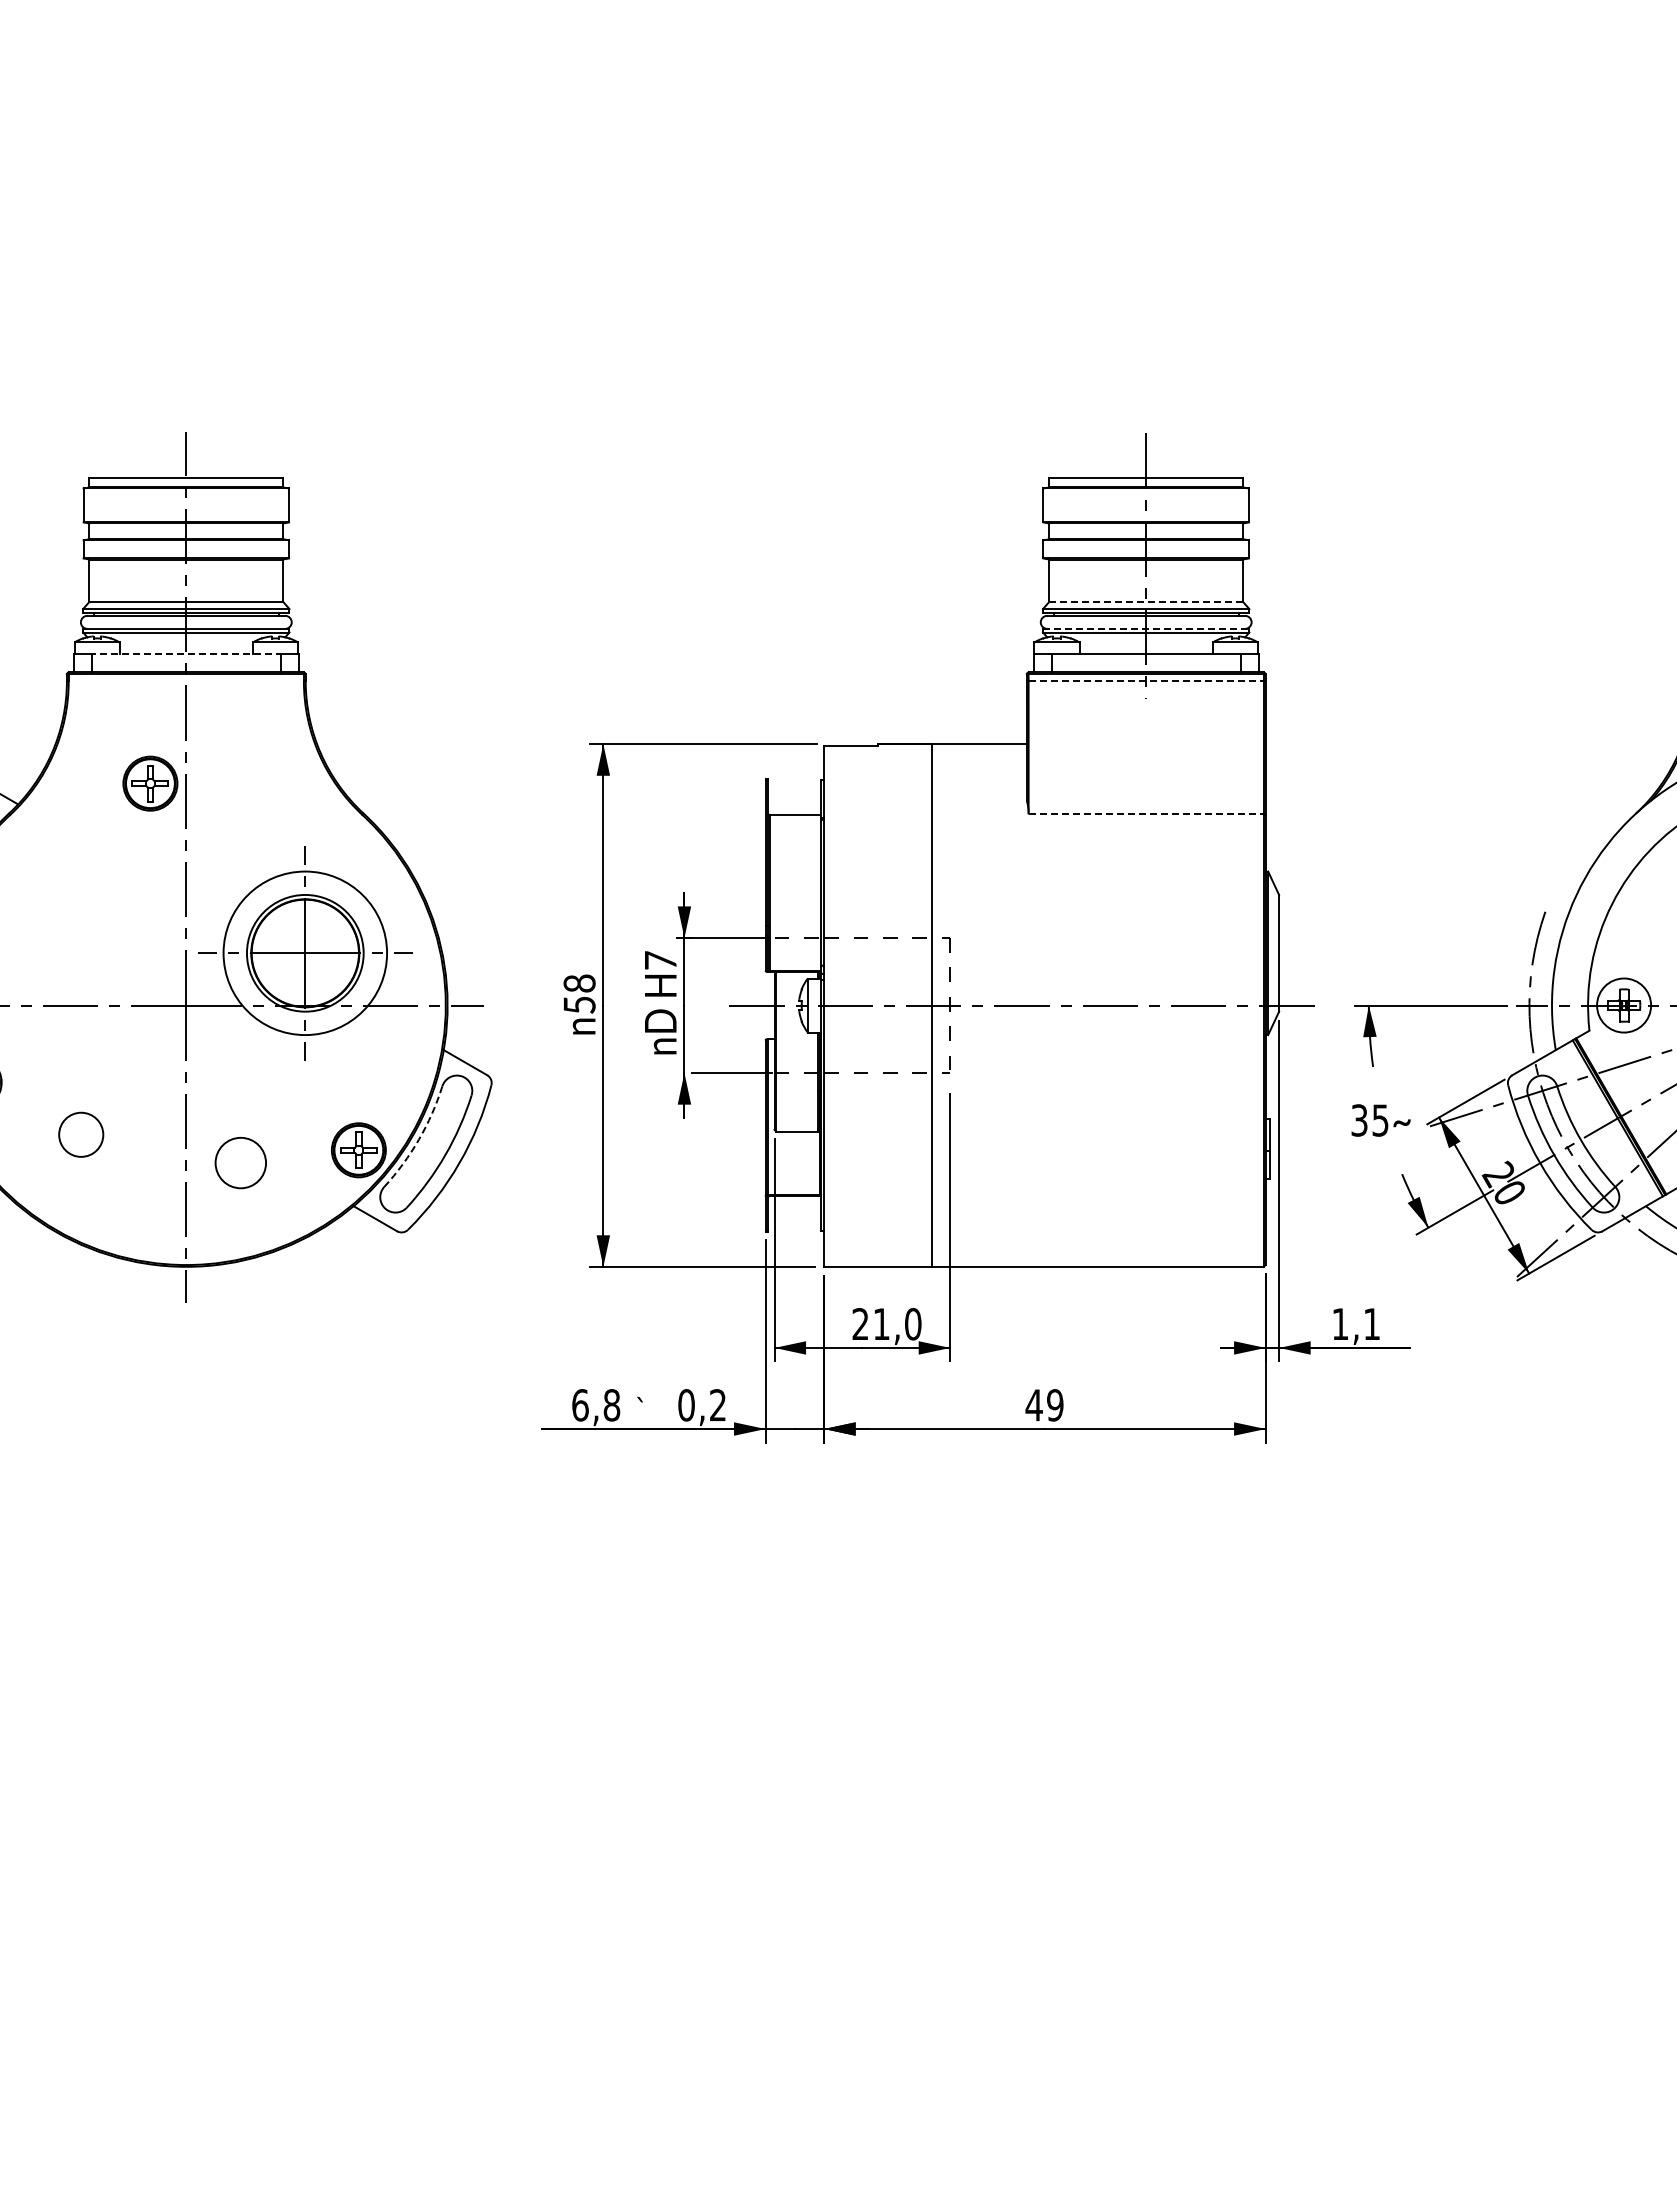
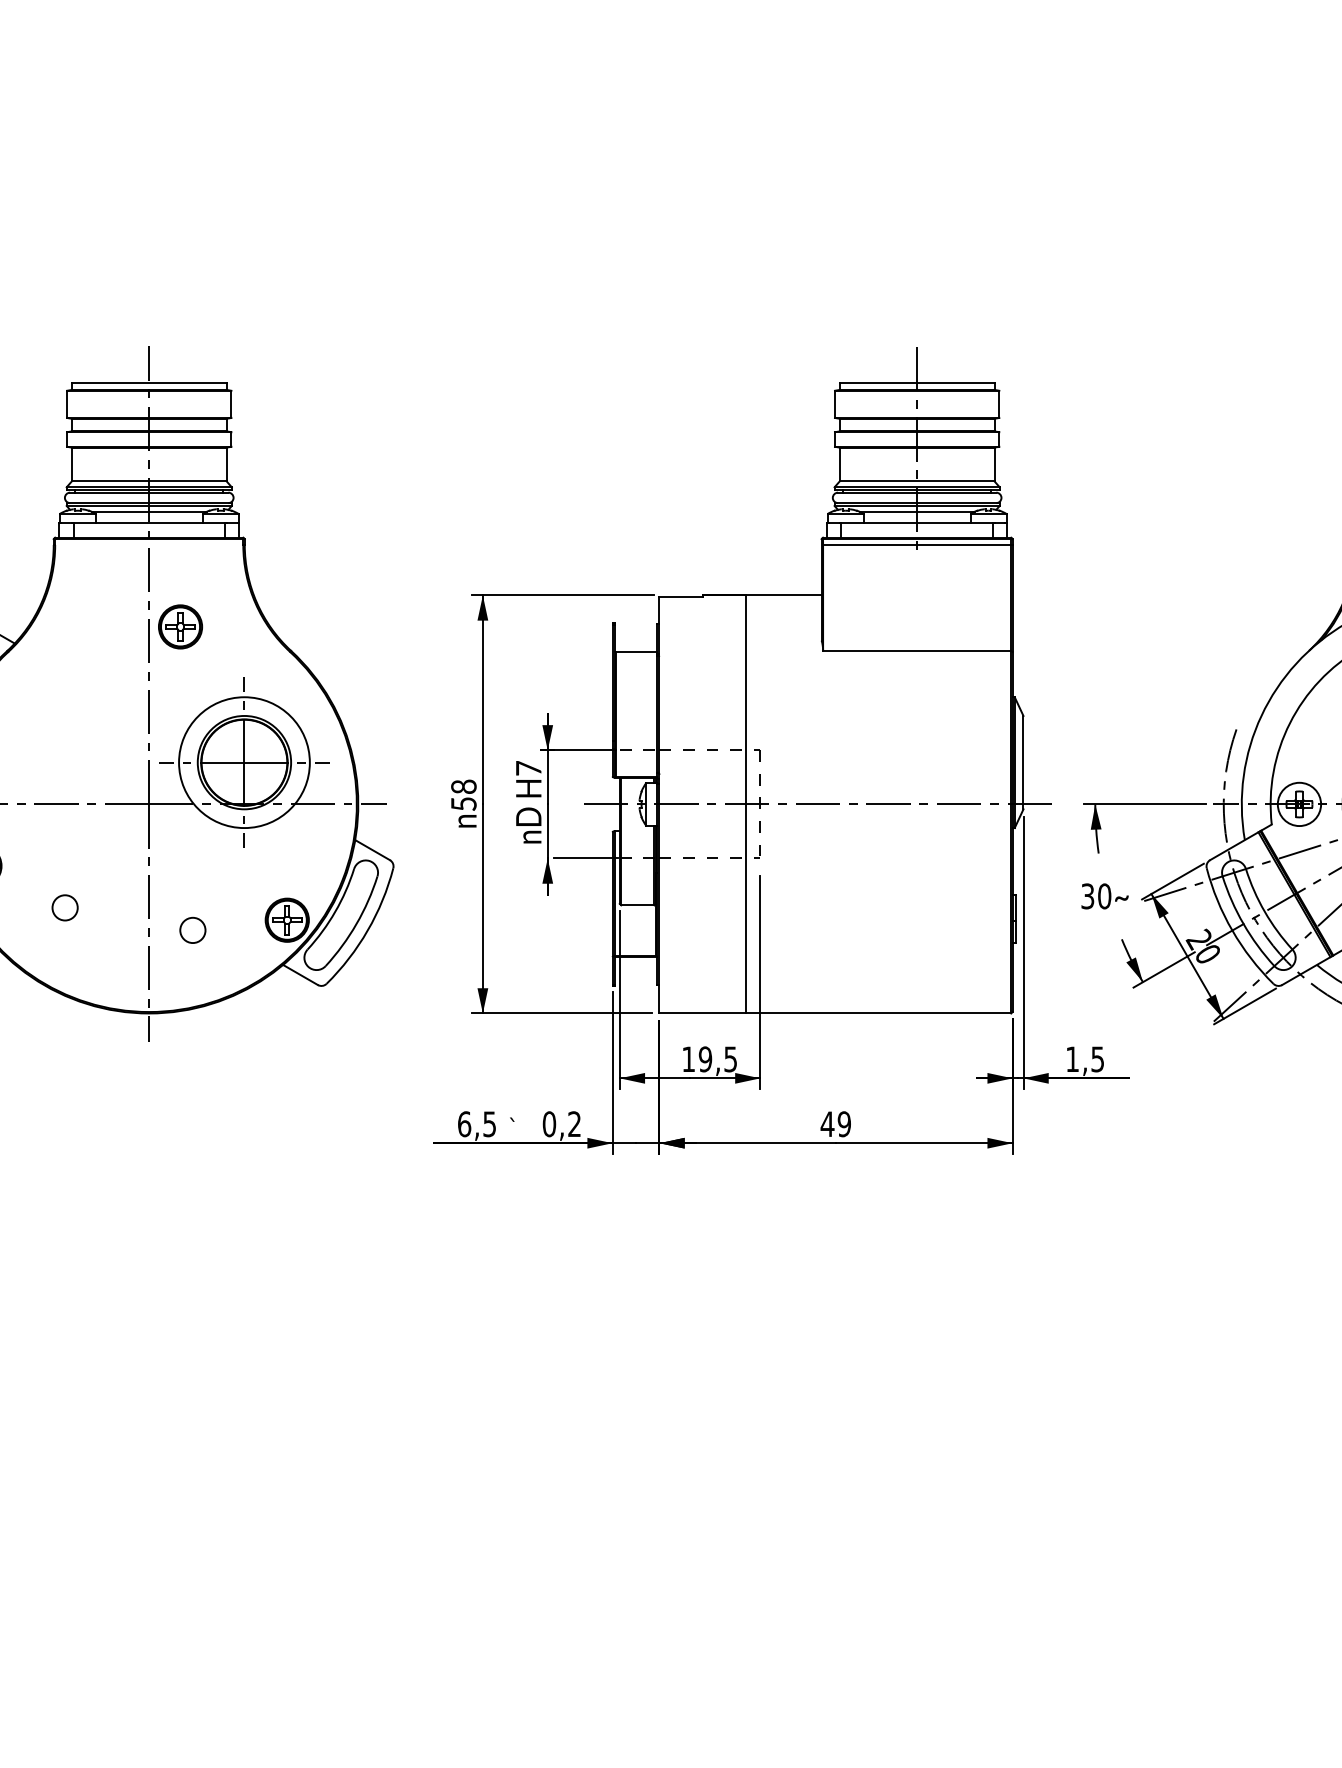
line: (1146, 601) -> (917, 481), dashed -> solid
line: (1146, 628) -> (917, 502), dashed -> solid
line: (186, 639) -> (149, 511), added
line: (1146, 639) -> (917, 511), added
line: (186, 654) -> (149, 523), dashed -> solid
line: (1147, 681) -> (918, 545), dashed -> solid
part: (150, 783) -> (180, 626), moved
line: (1146, 813) -> (917, 650), dashed -> solid
text: (1380, 1120) -> (1104, 896), 35 -> 30
circle: (80, 1134) -> (64, 907), size x0.71
arc: (418, 1139) -> (334, 911), dashed -> solid
circle: (240, 1162) -> (192, 930), size x0.62
text: (886, 1324) -> (709, 1059), 21,0 -> 19,5
text: (1371, 1324) -> (1097, 1059), 1,1 -> 1,5
text: (611, 1405) -> (489, 1124), 6,8 -> 6,5

